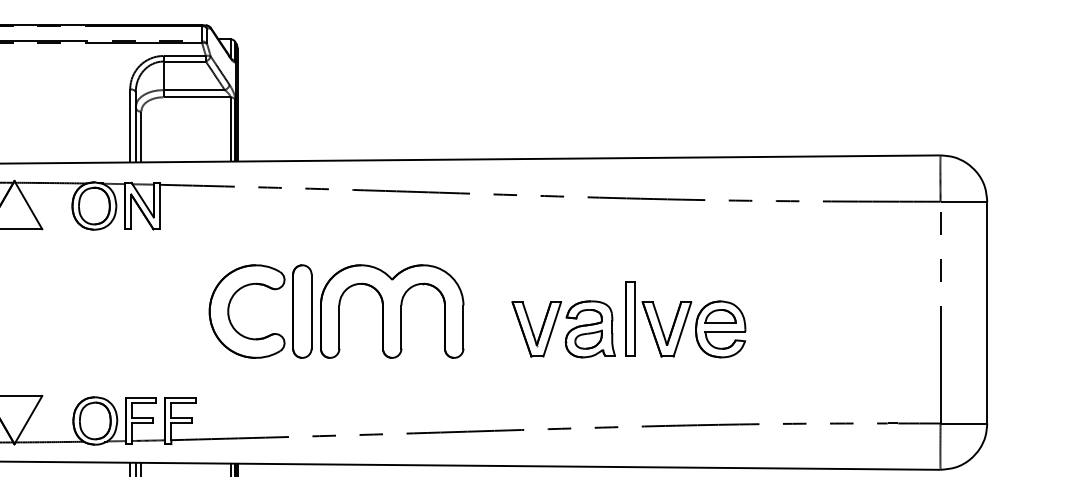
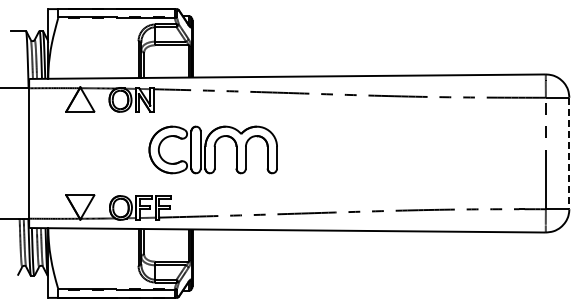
part: (335, 310) -> (212, 149), moved
line: (987, 312) -> (569, 153), solid -> dashed
part: (627, 318) -> (388, 156), removed

